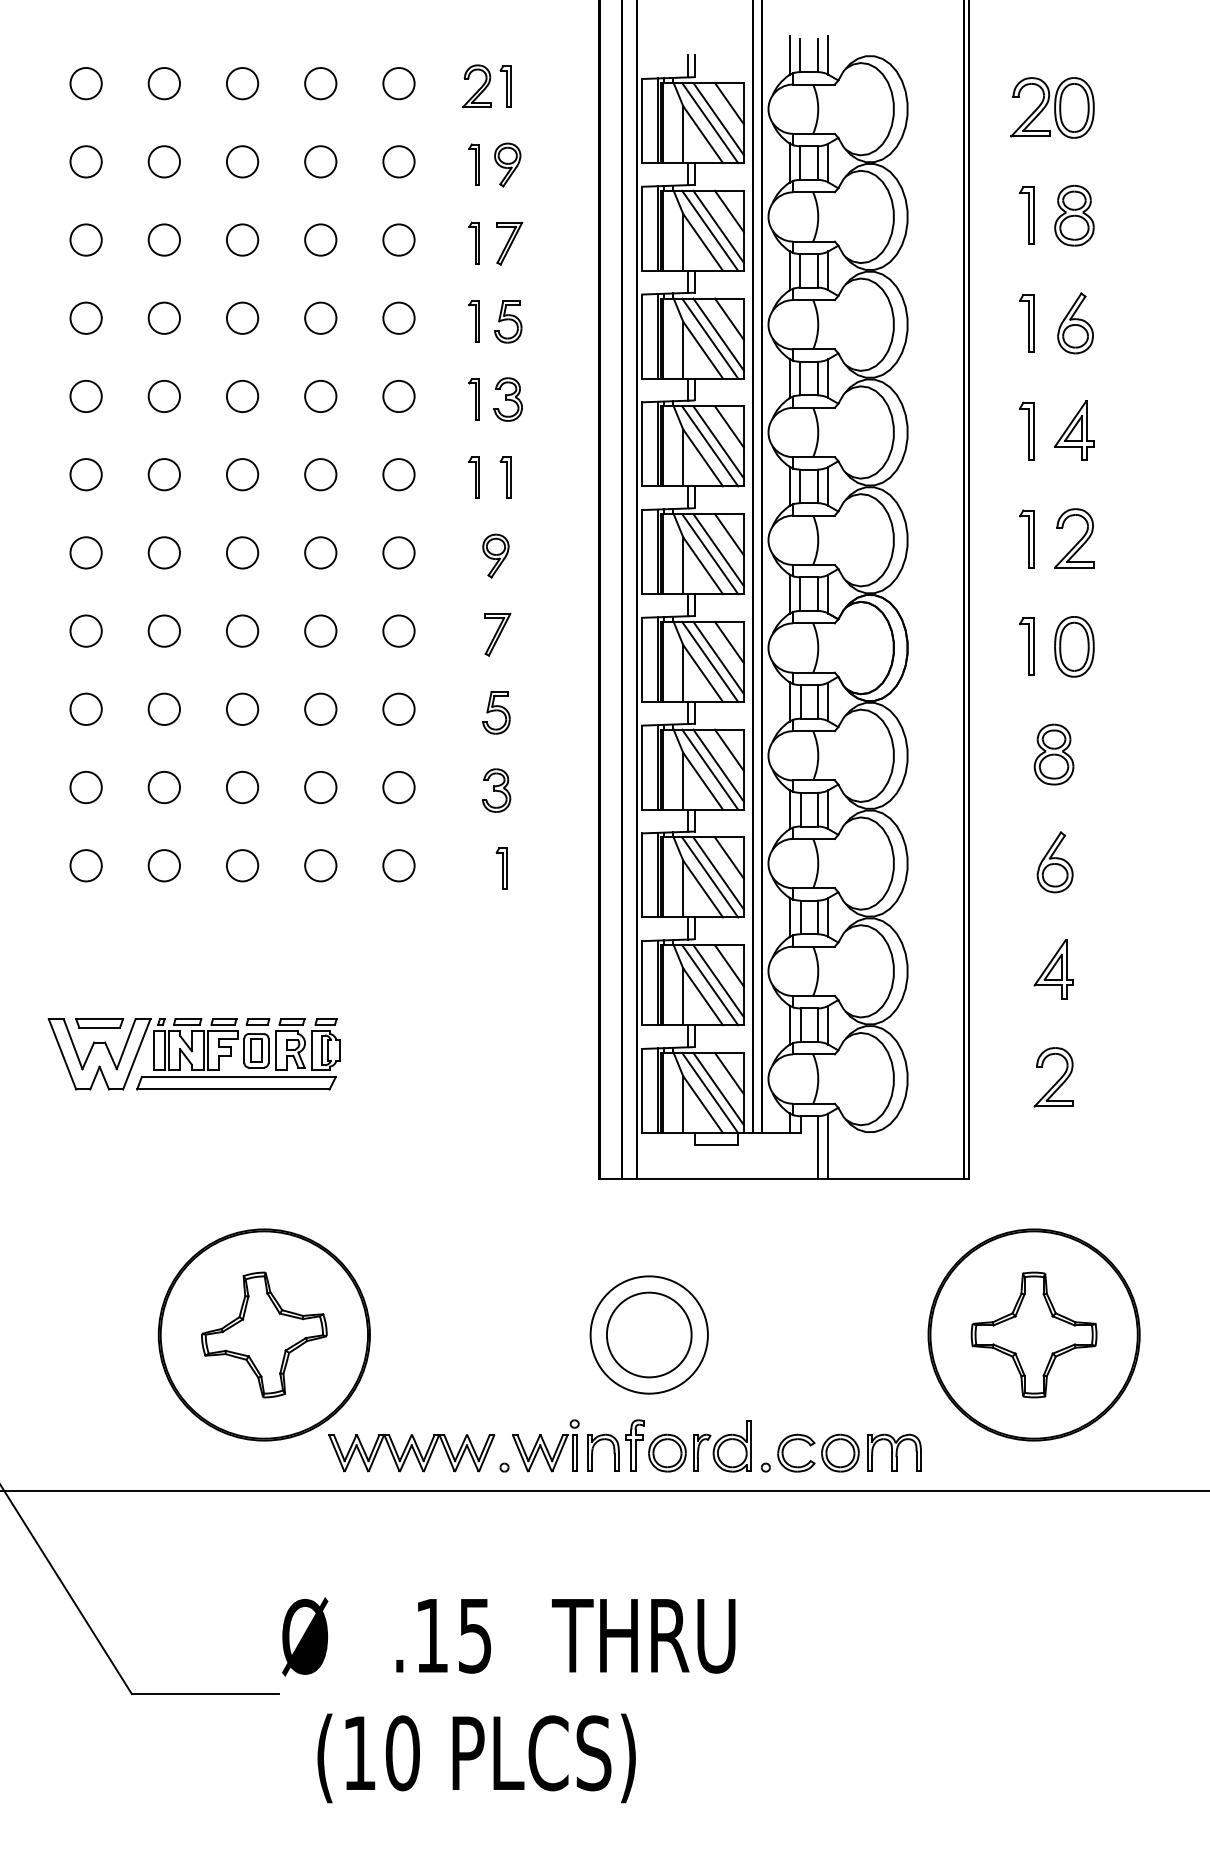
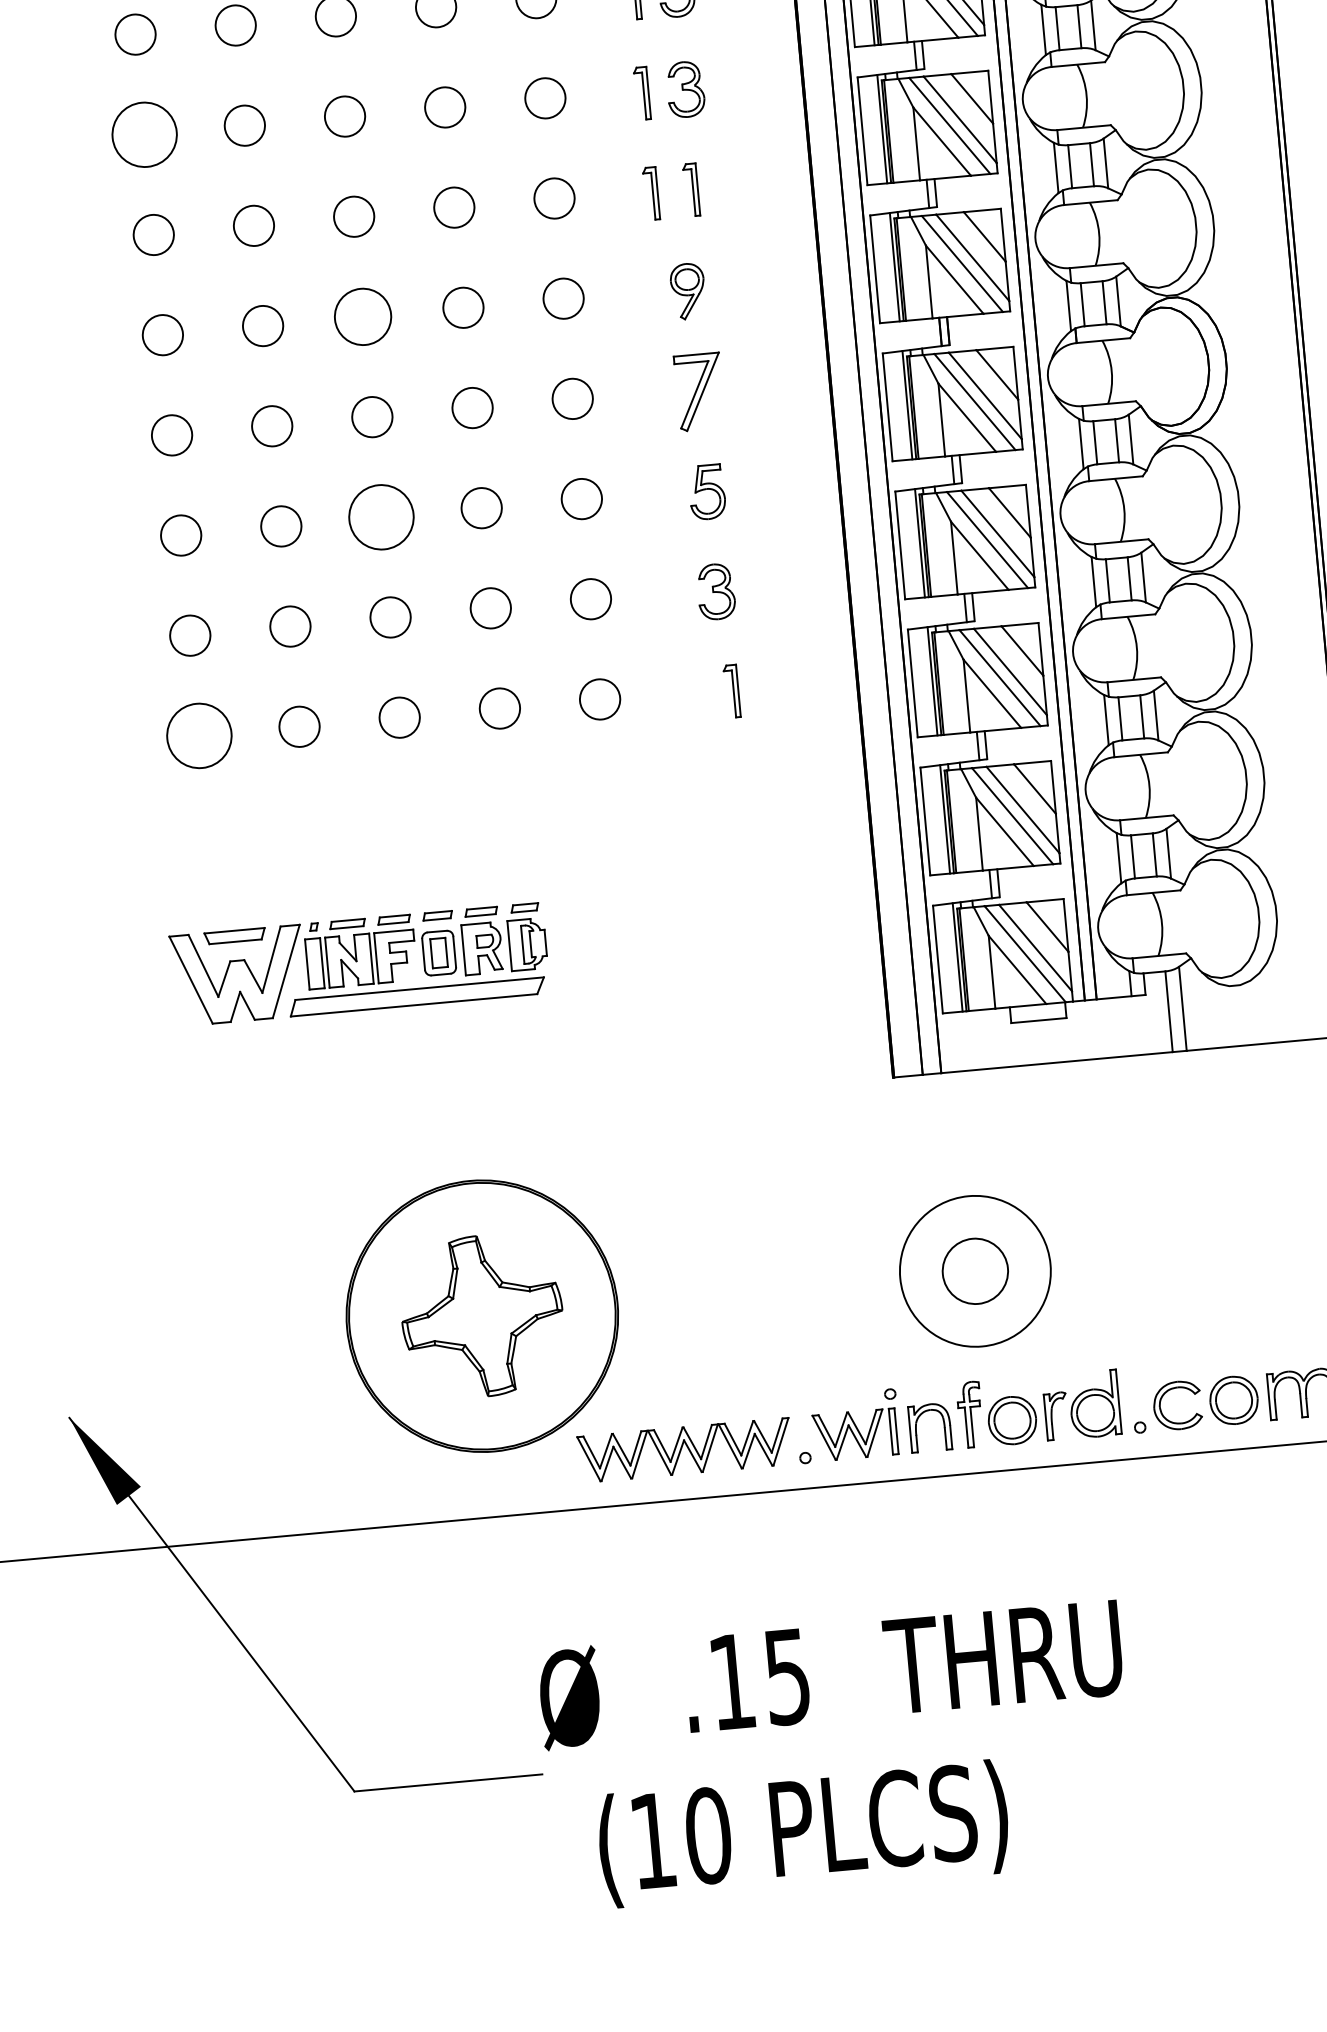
circle: (85, 396) -> (143, 134), size x1.6
circle: (242, 552) -> (363, 316), size x1.4
part: (497, 634) -> (699, 391), size x1.4
circle: (242, 708) -> (381, 516), size x1.6
circle: (85, 865) -> (198, 735), size x1.6
circle: (648, 1334) -> (974, 1270), size x0.6

